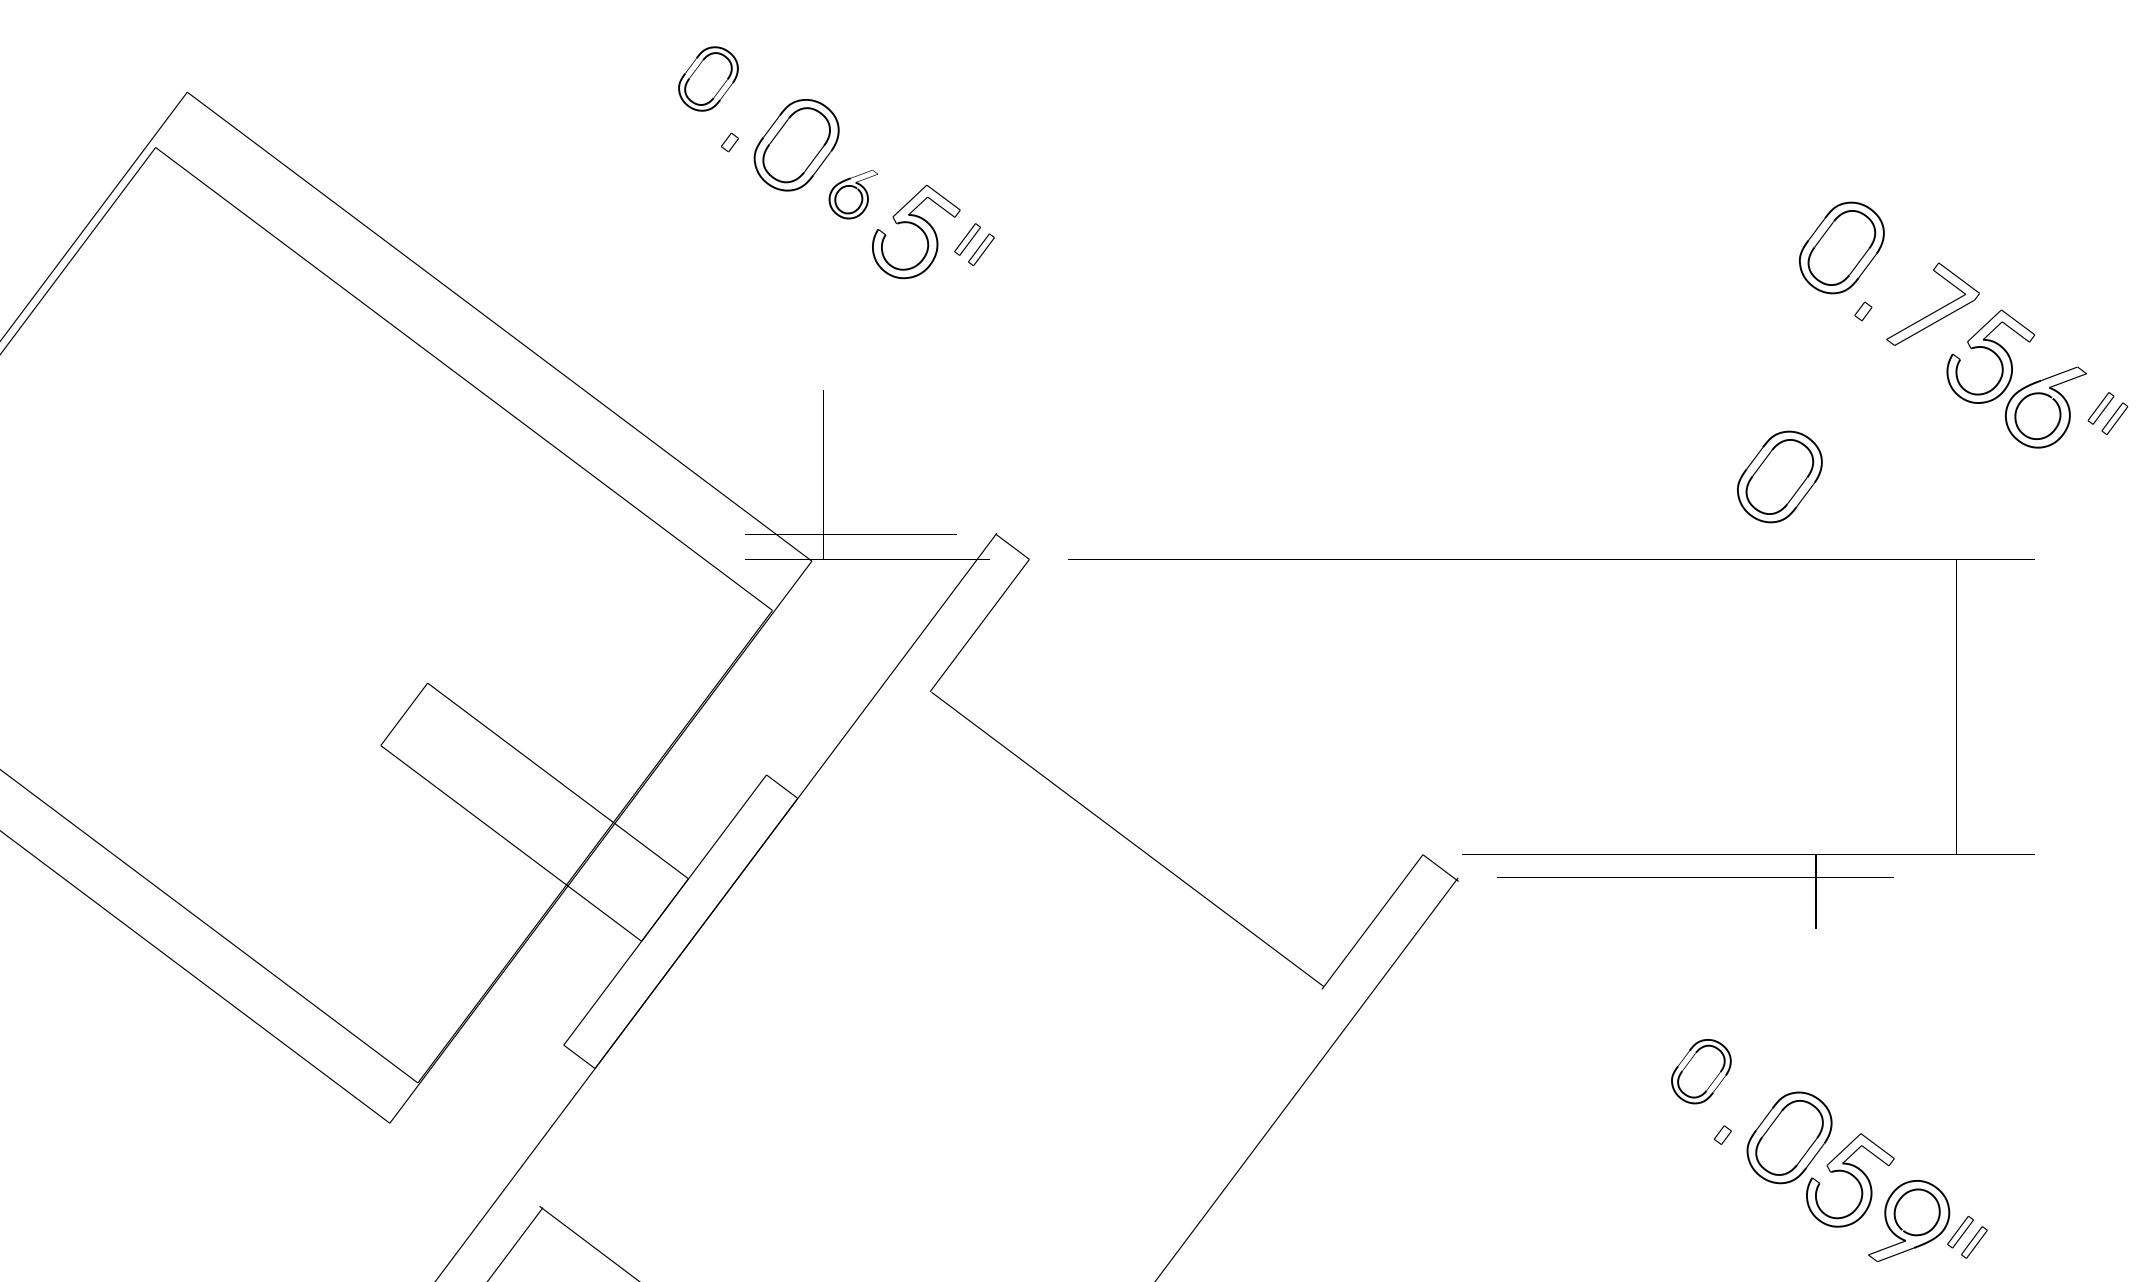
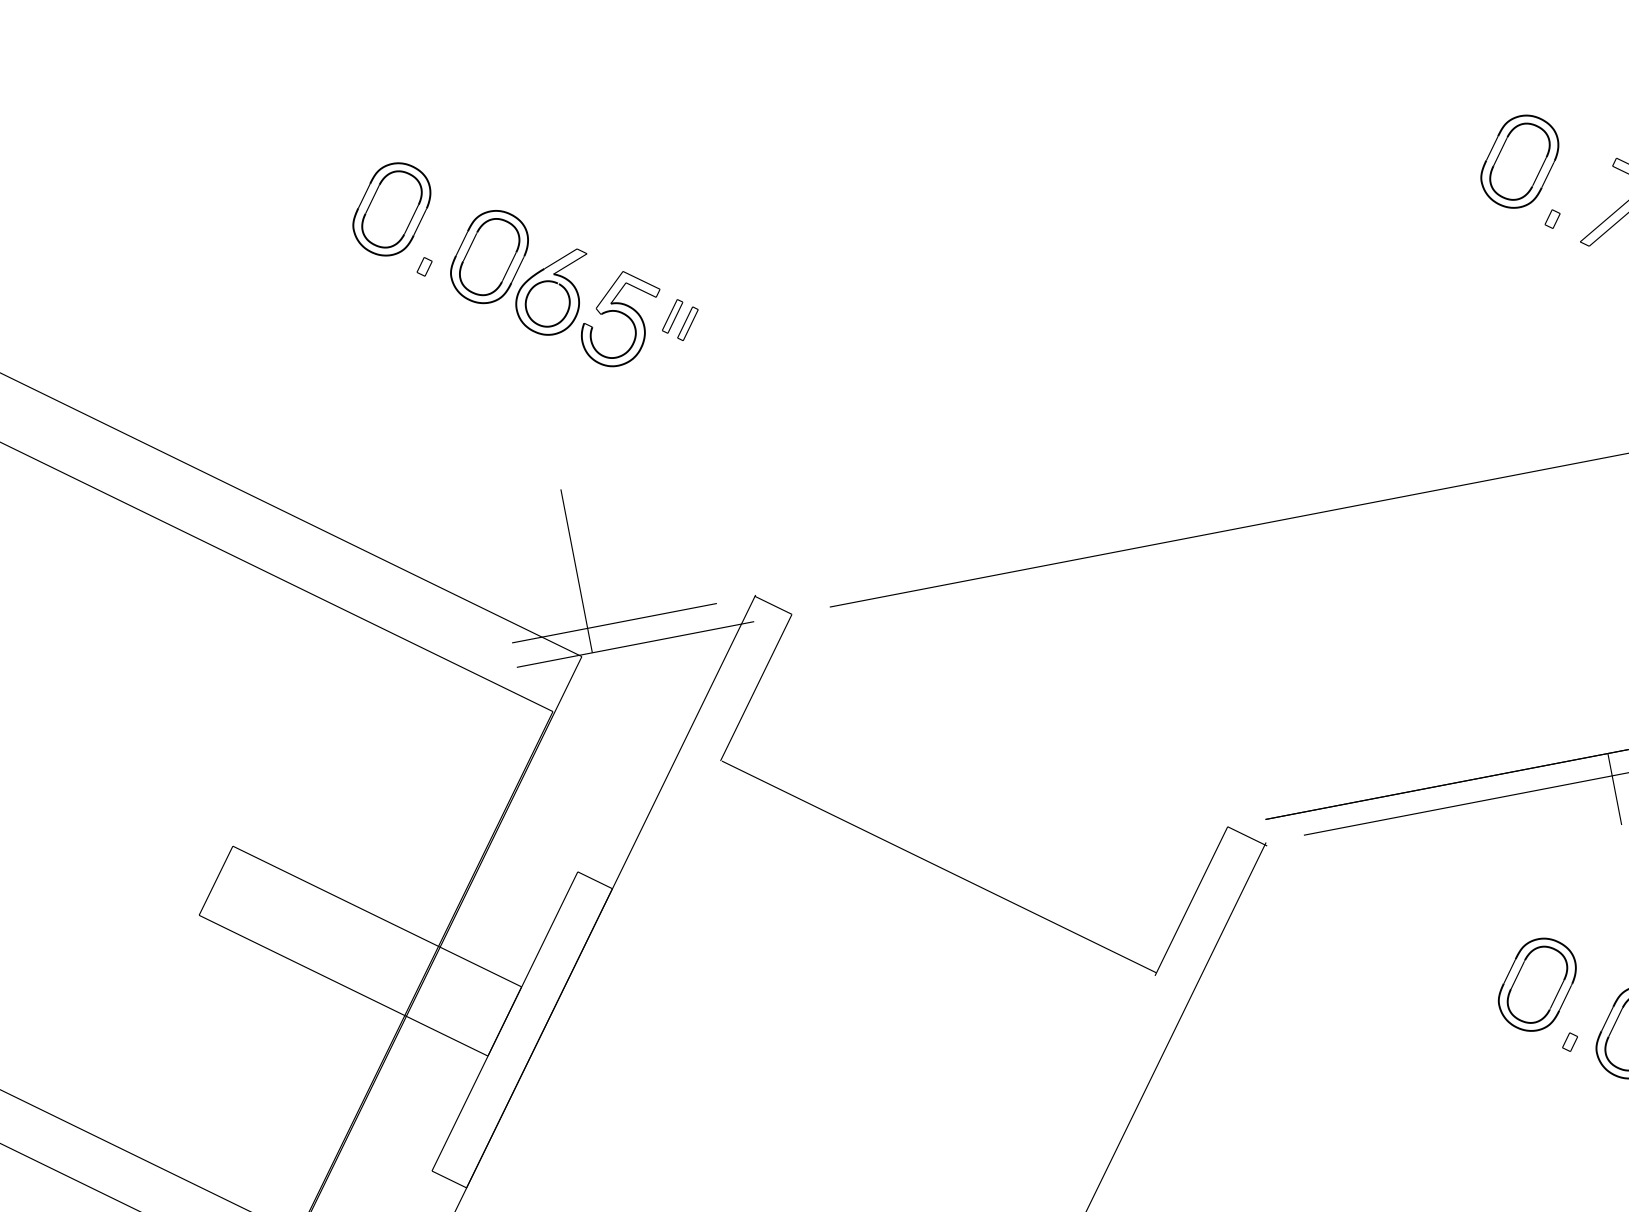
part: (708, 78) -> (391, 208), size x1.43
part: (853, 194) -> (553, 294), size x1.67
part: (1779, 476) -> (1502, 394), removed
part: (1701, 1071) -> (1537, 984), size x1.43

